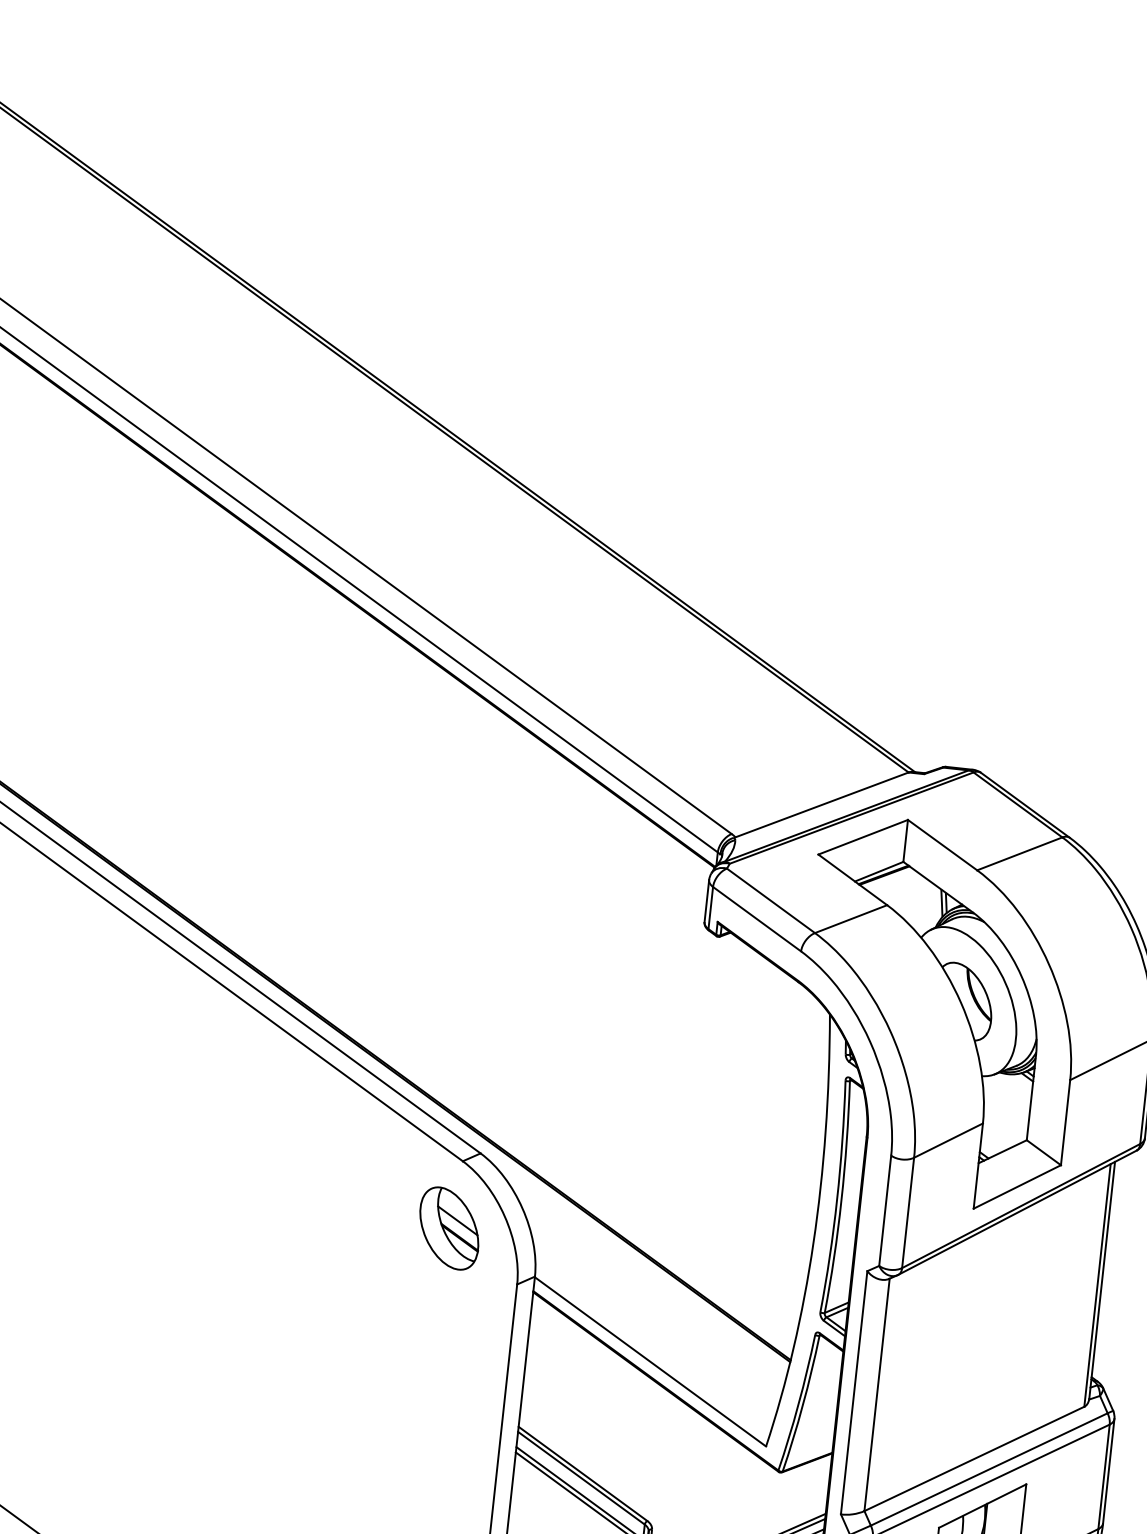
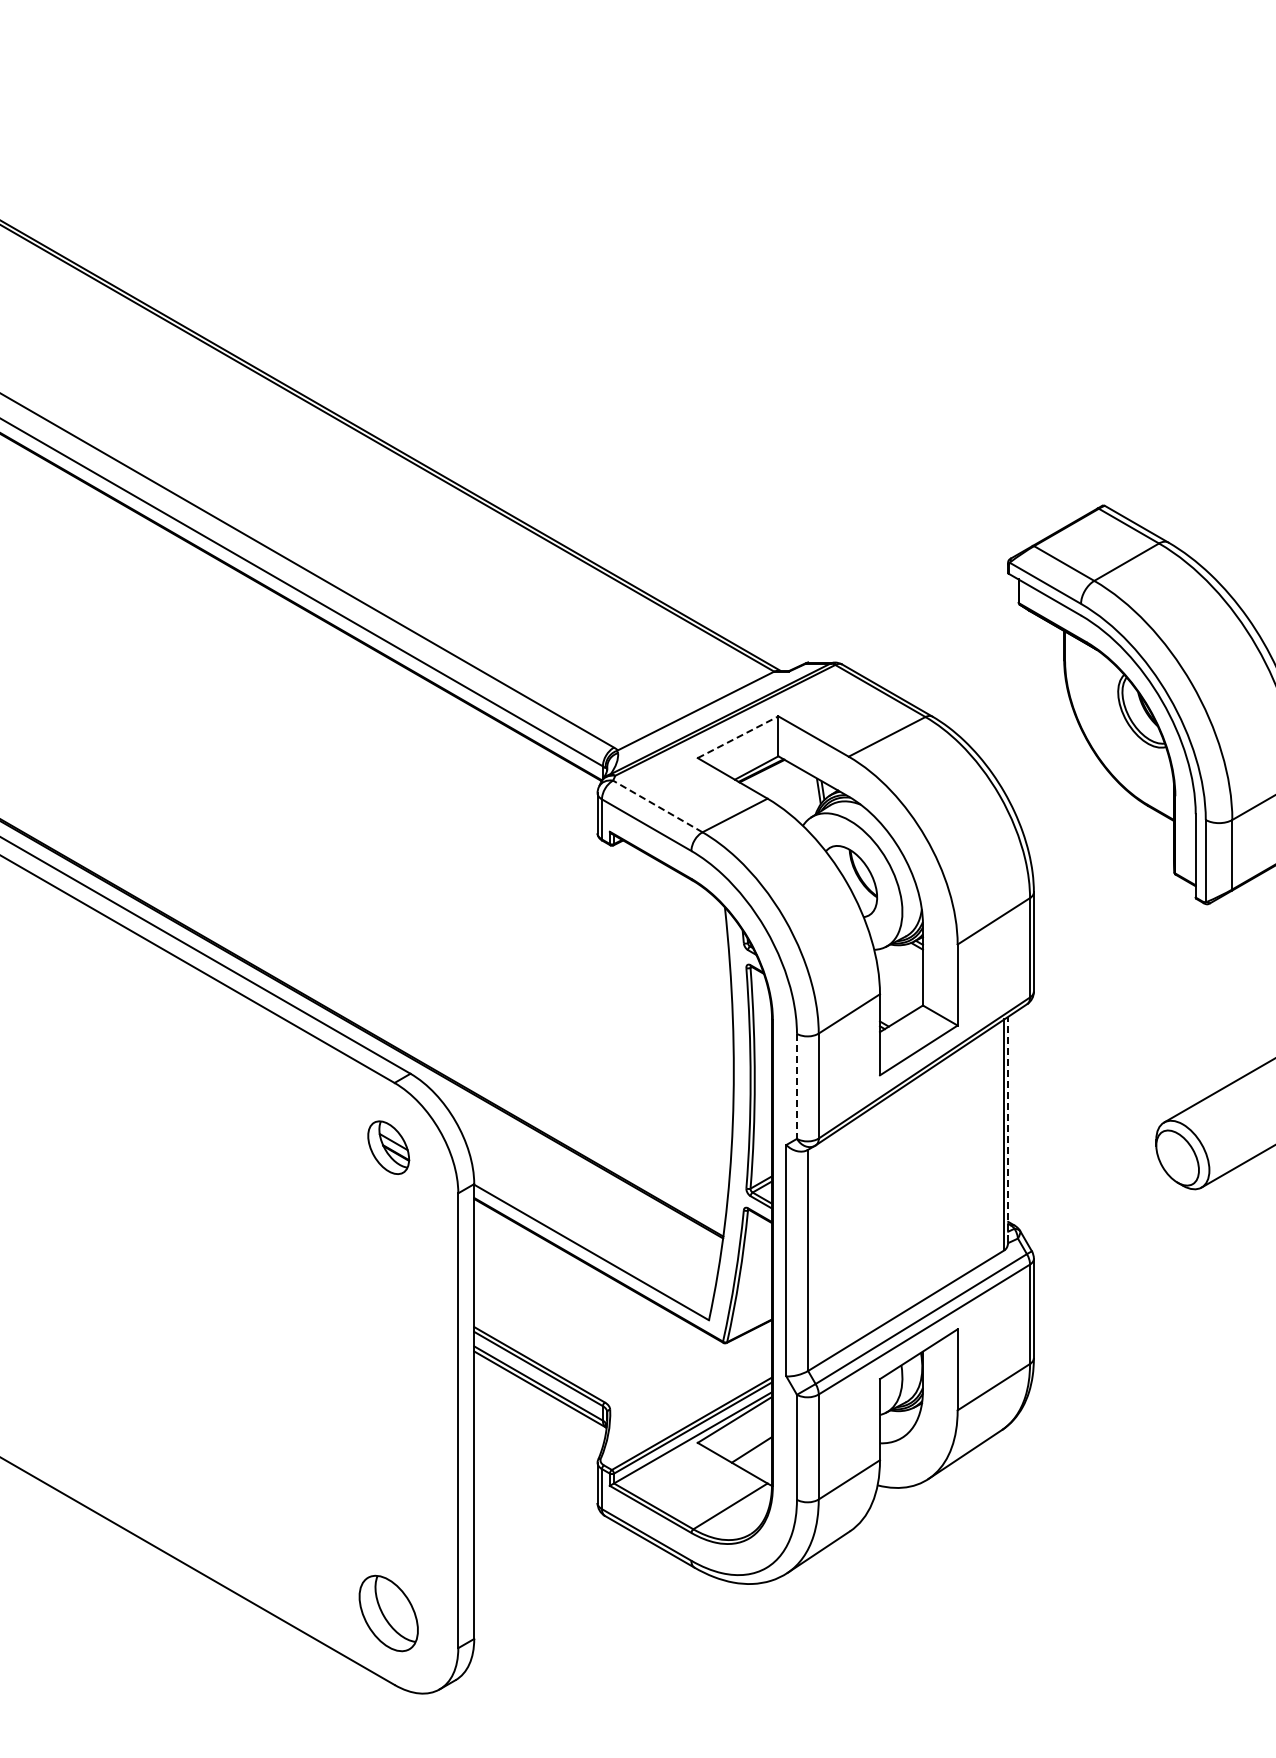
line: (863, 837) -> (738, 737), solid -> dashed
line: (770, 900) -> (657, 806), solid -> dashed
line: (884, 1210) -> (796, 1086), solid -> dashed
part: (449, 1228) -> (388, 1147), size x0.7
line: (1102, 1279) -> (1008, 1128), solid -> dashed

